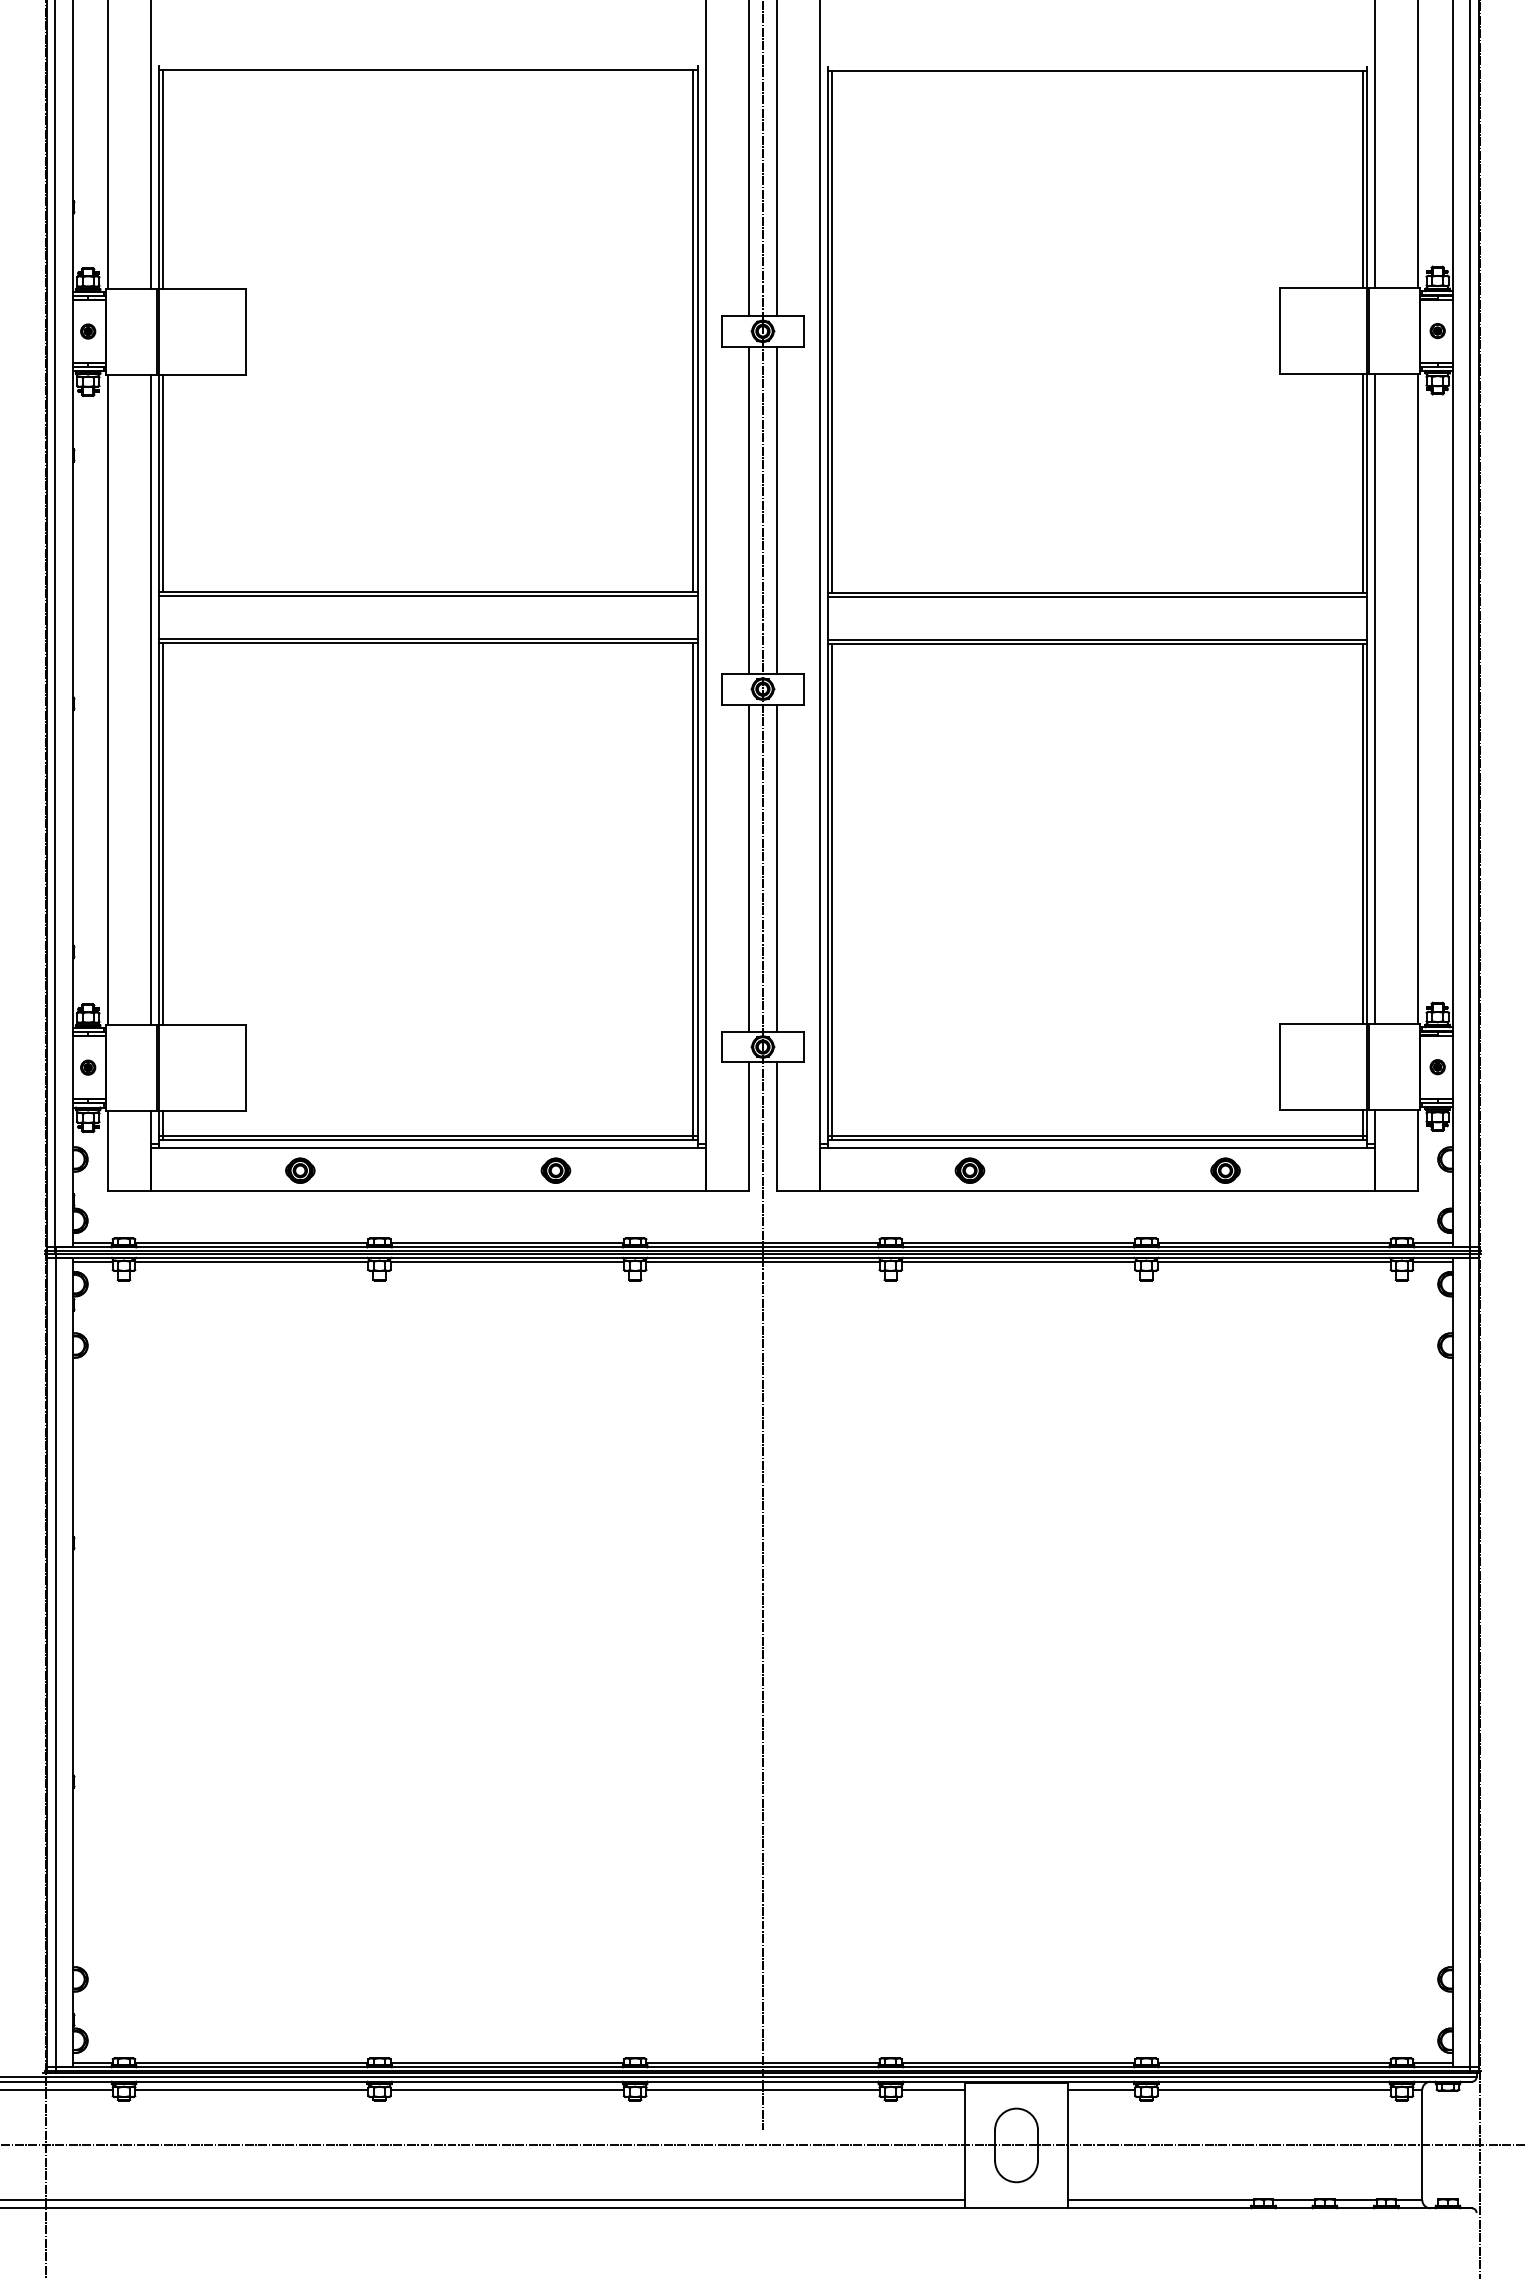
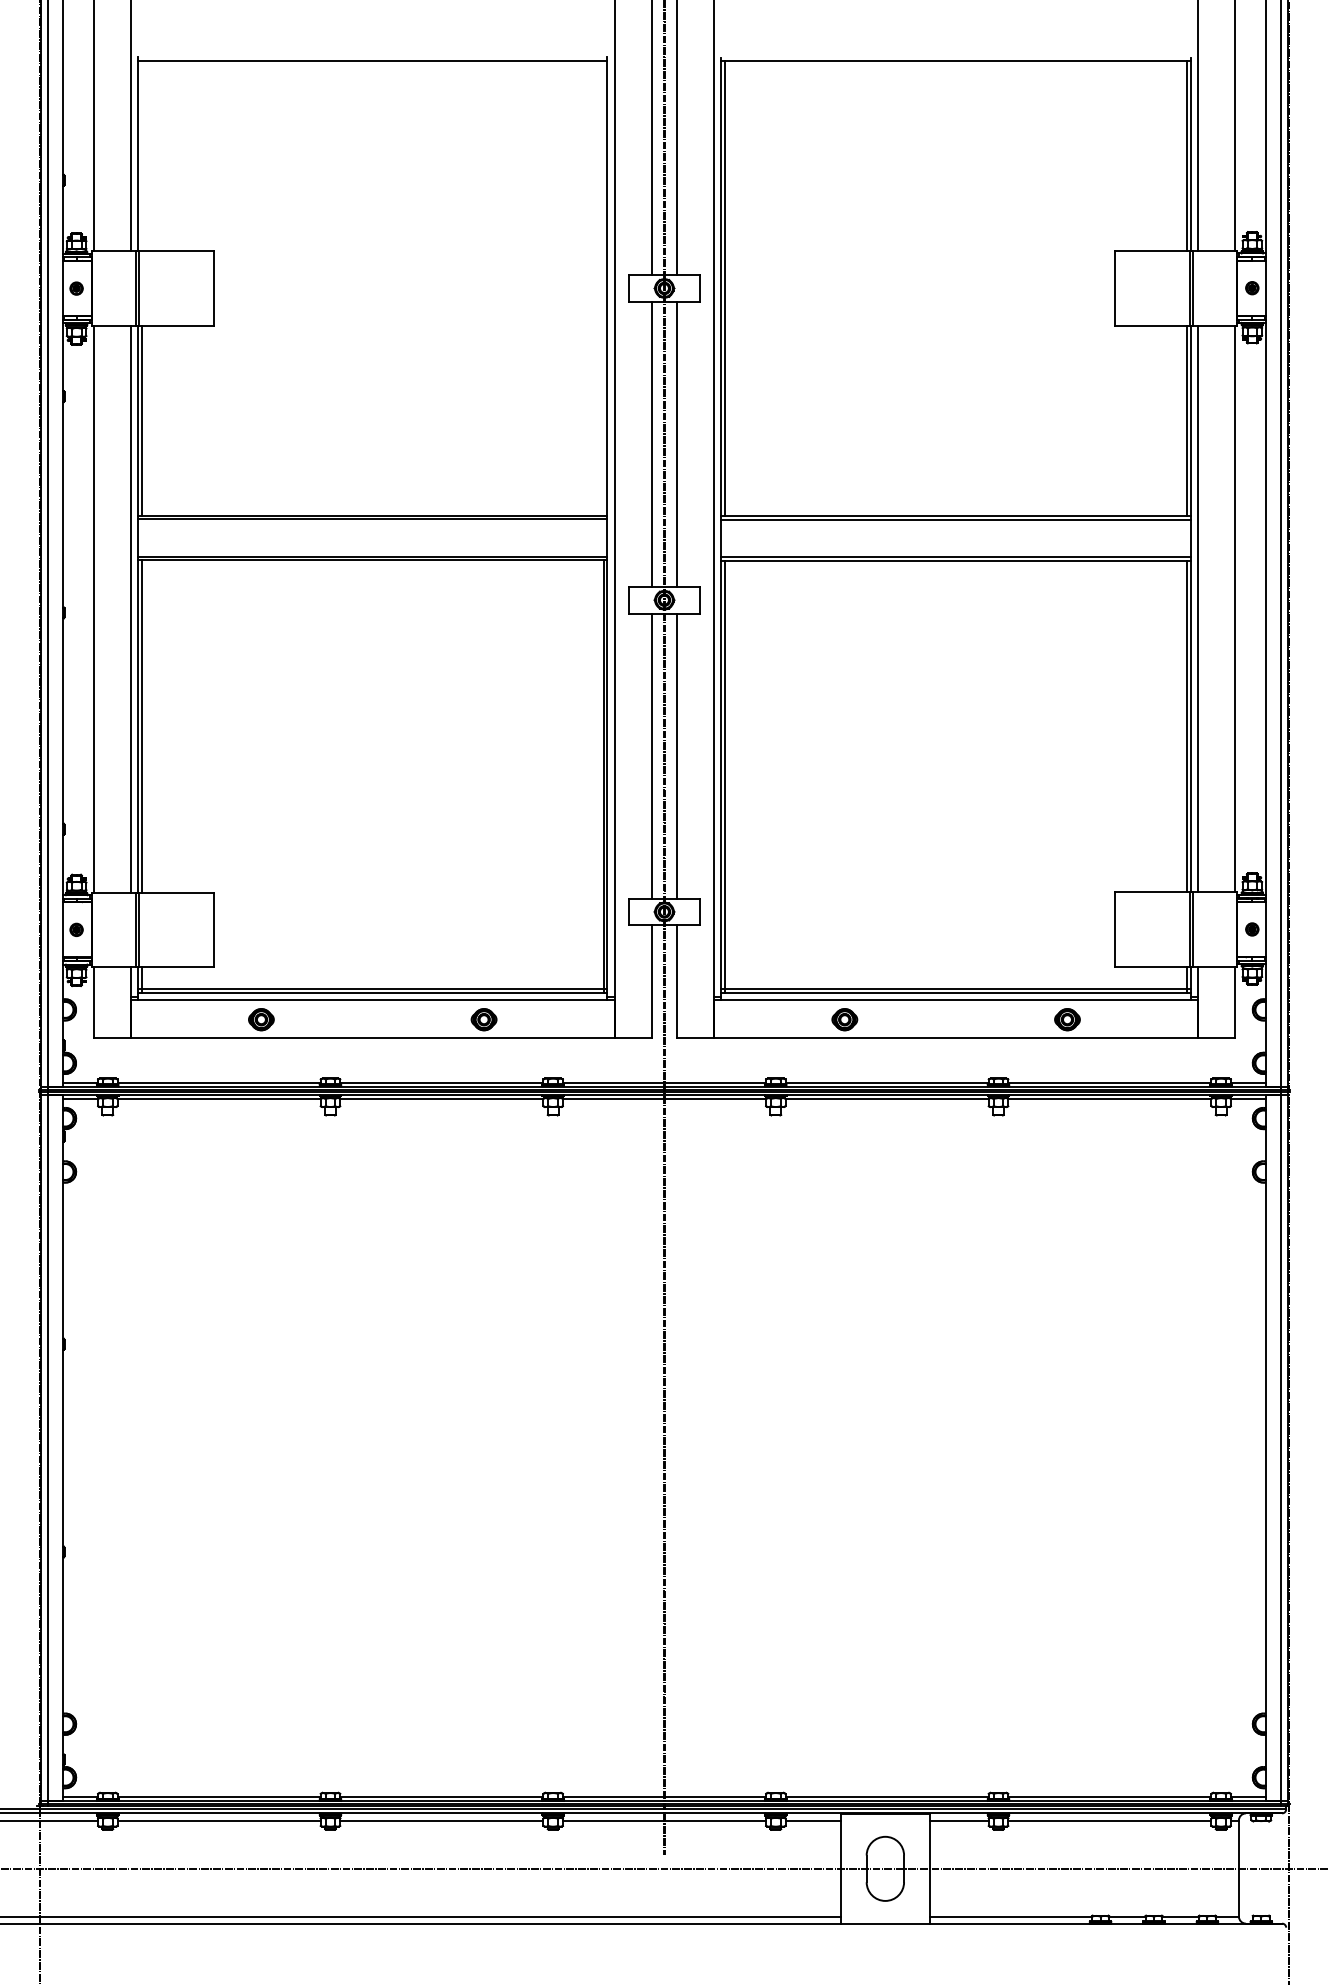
line: (162, 179) -> (141, 156), removed
line: (693, 331) -> (603, 288), removed

